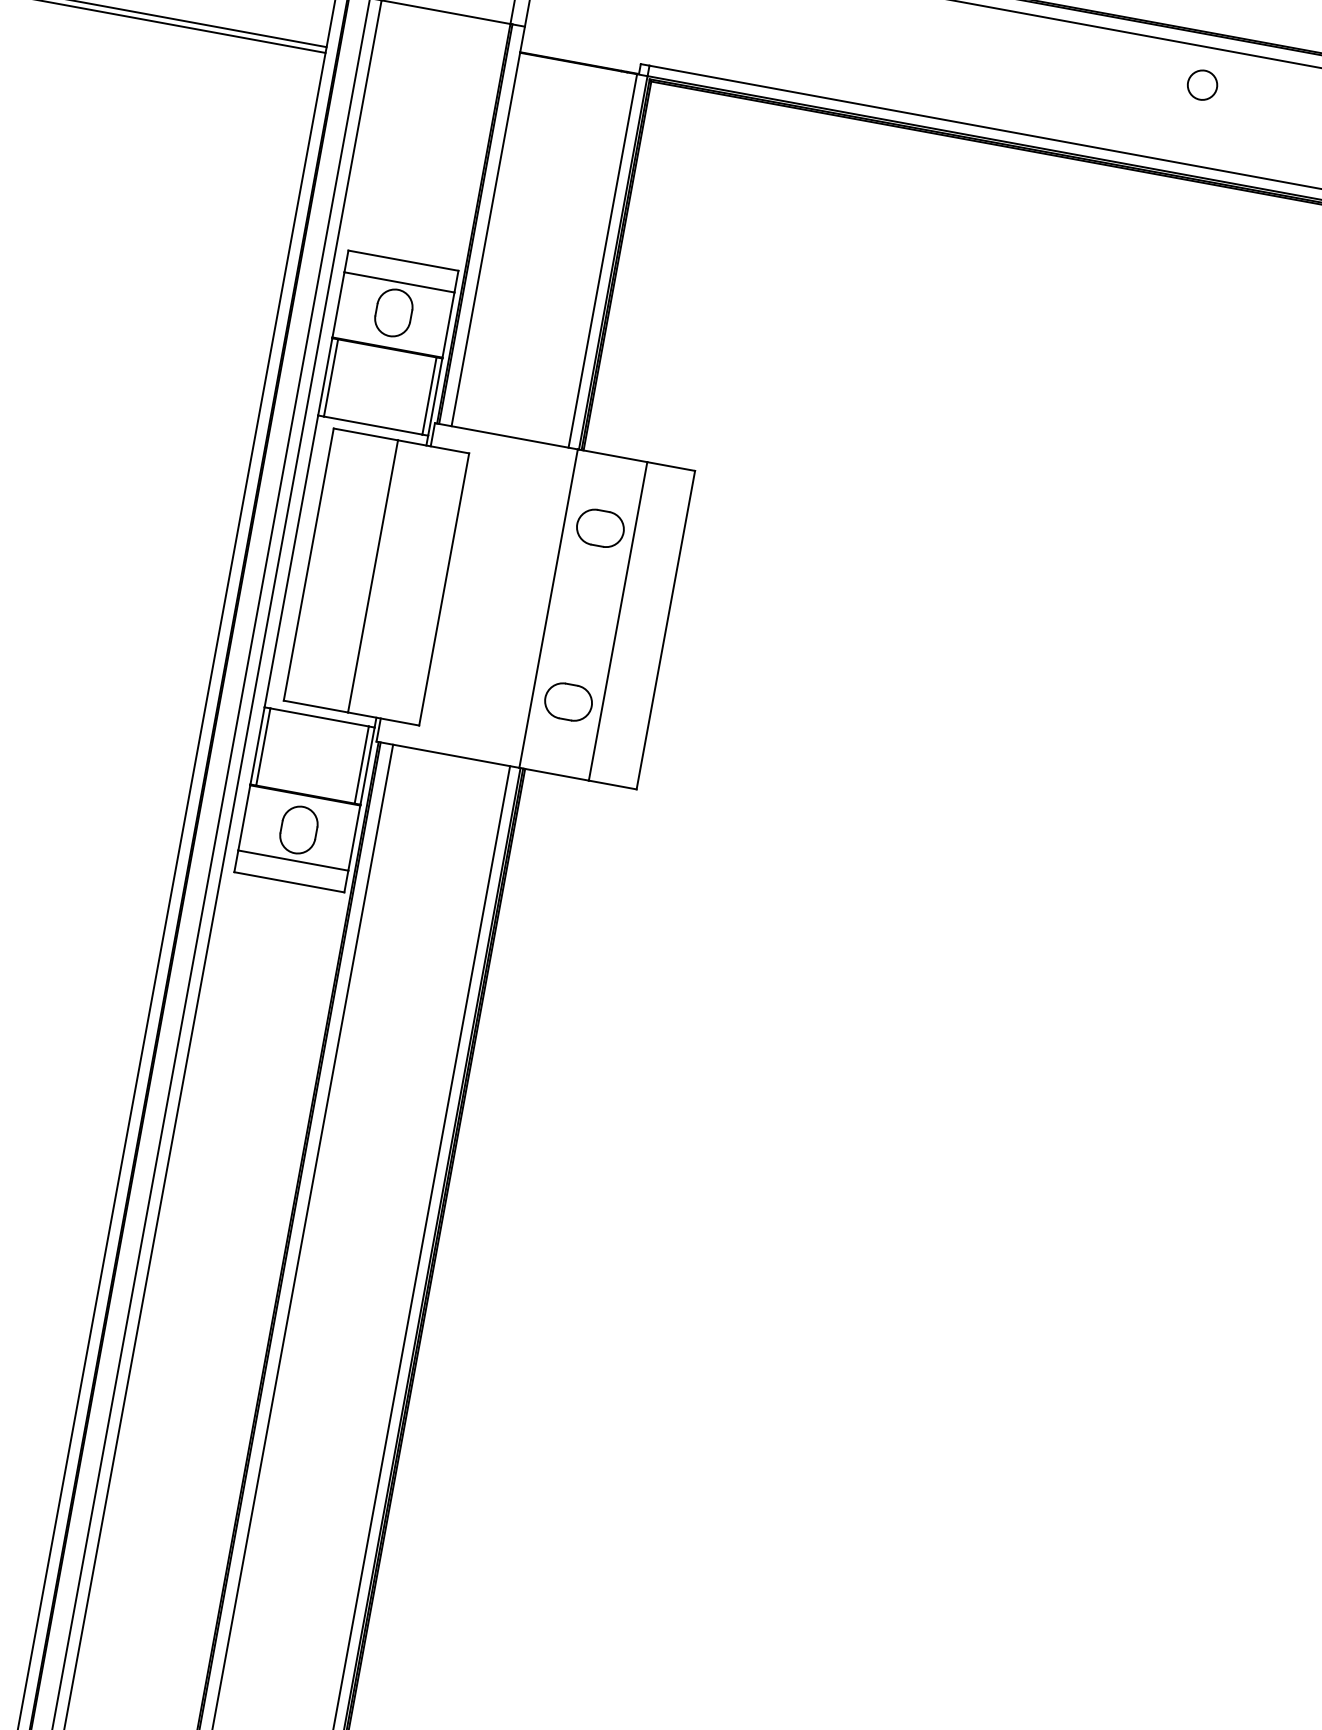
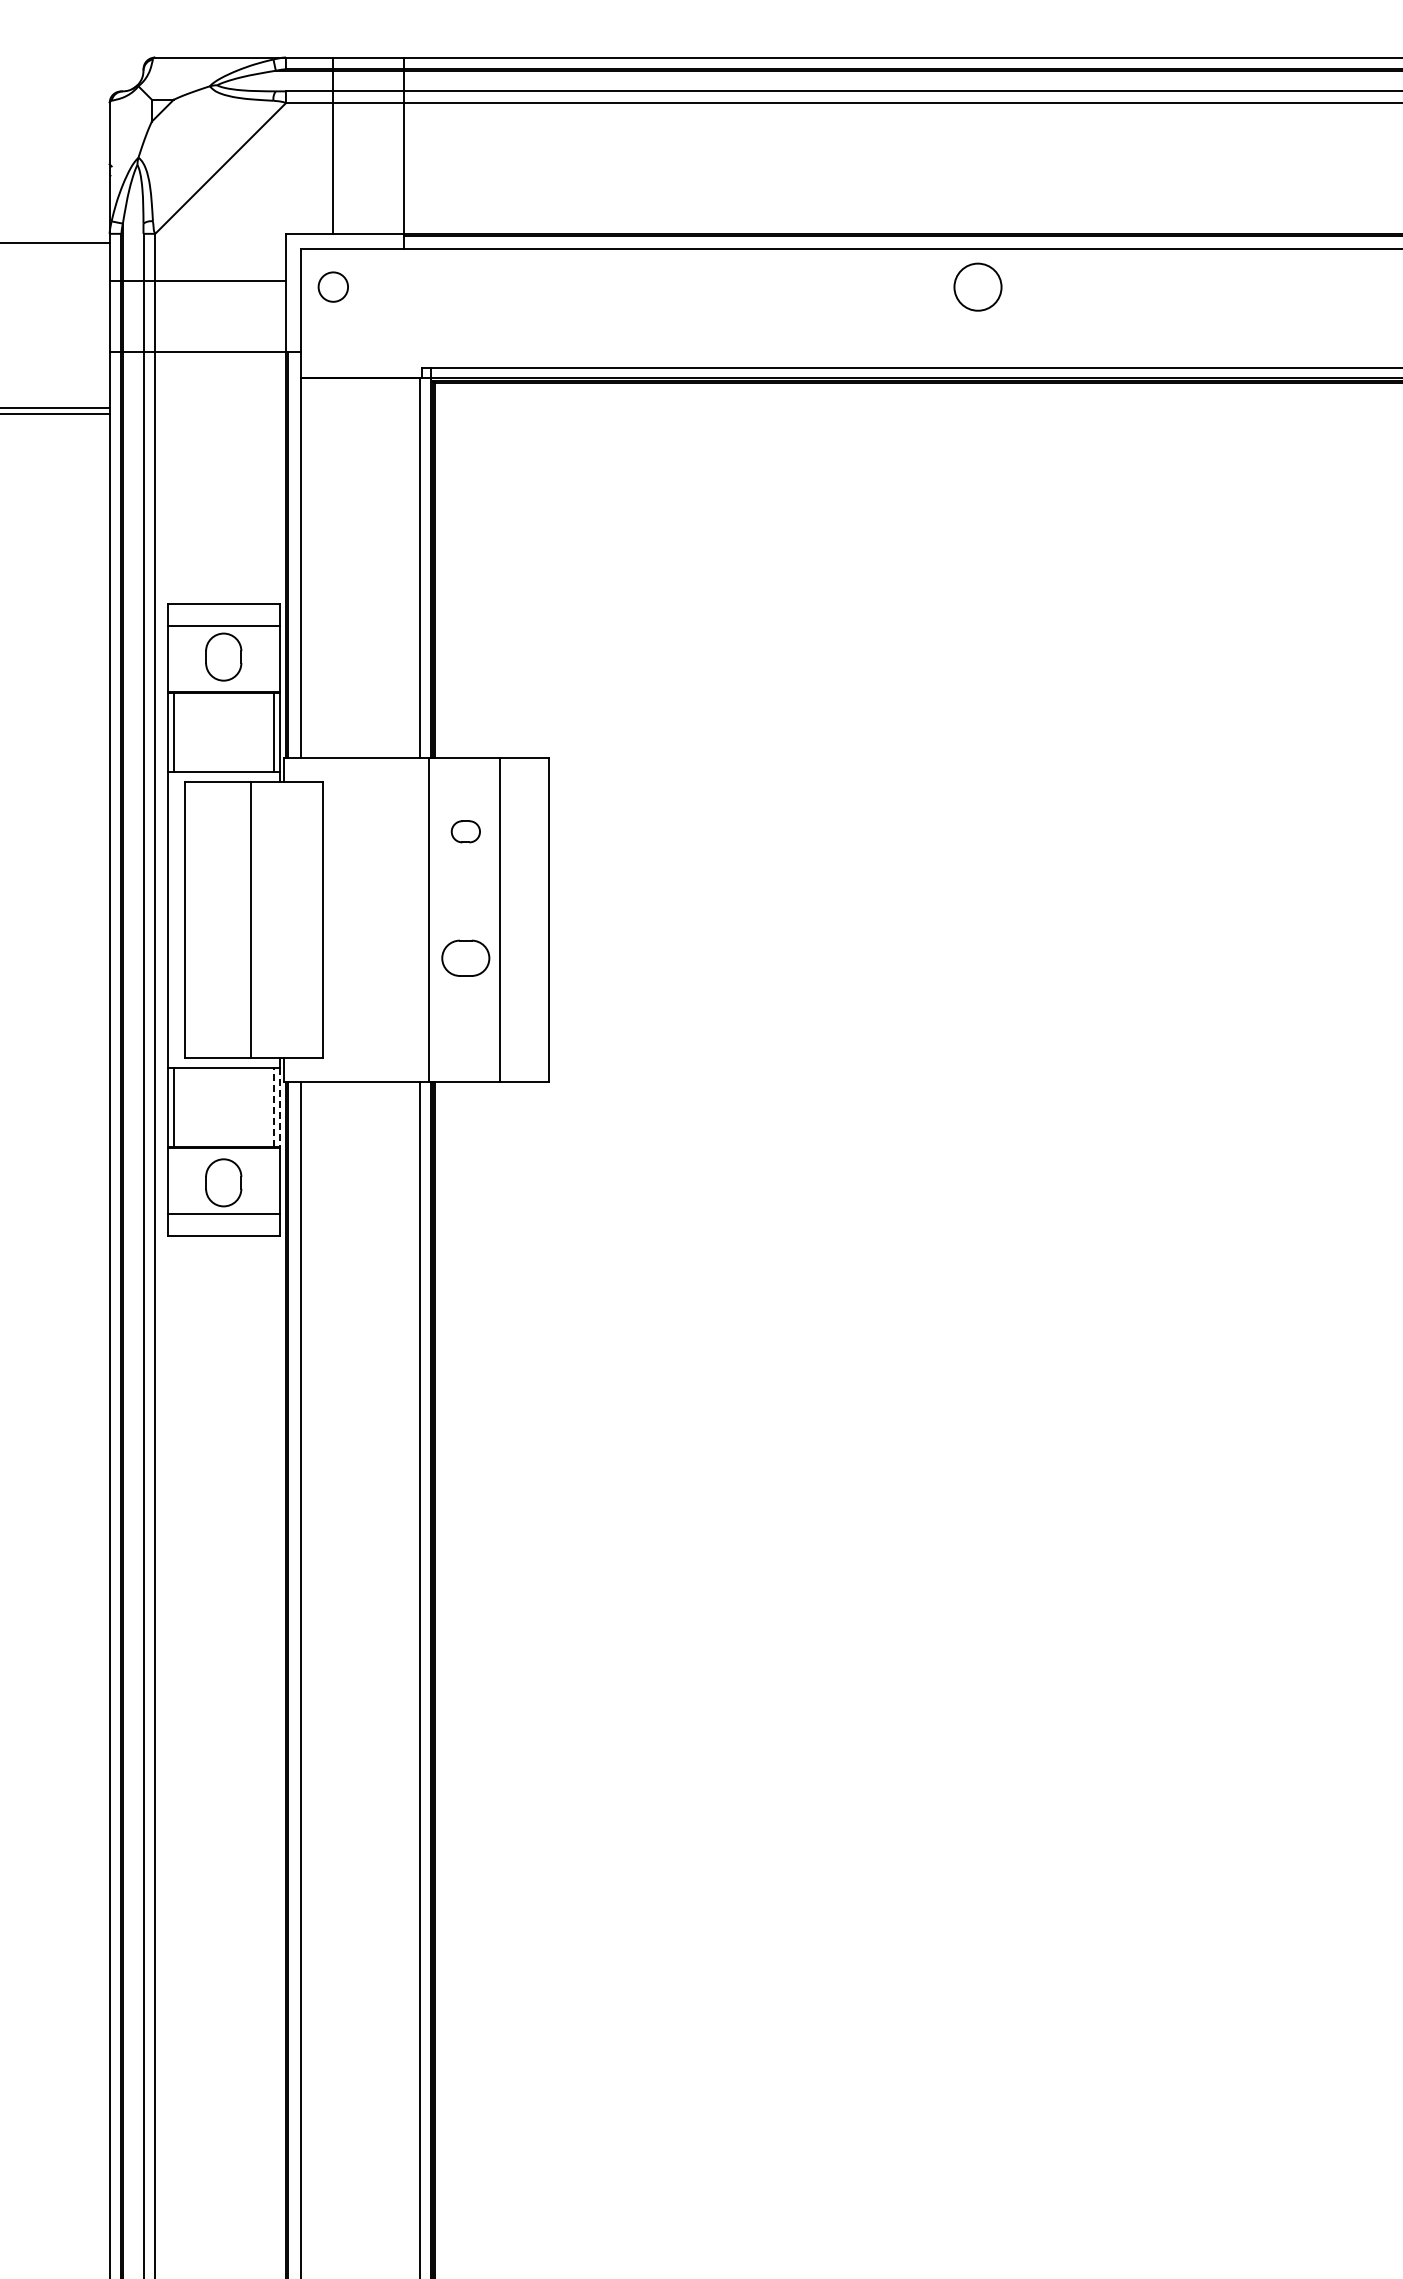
circle: (1202, 84) -> (977, 286), size x1.6
part: (600, 528) -> (465, 831), size x0.6
part: (568, 701) -> (465, 957), moved
line: (361, 764) -> (273, 1107), solid -> dashed
line: (367, 766) -> (279, 1108), solid -> dashed

